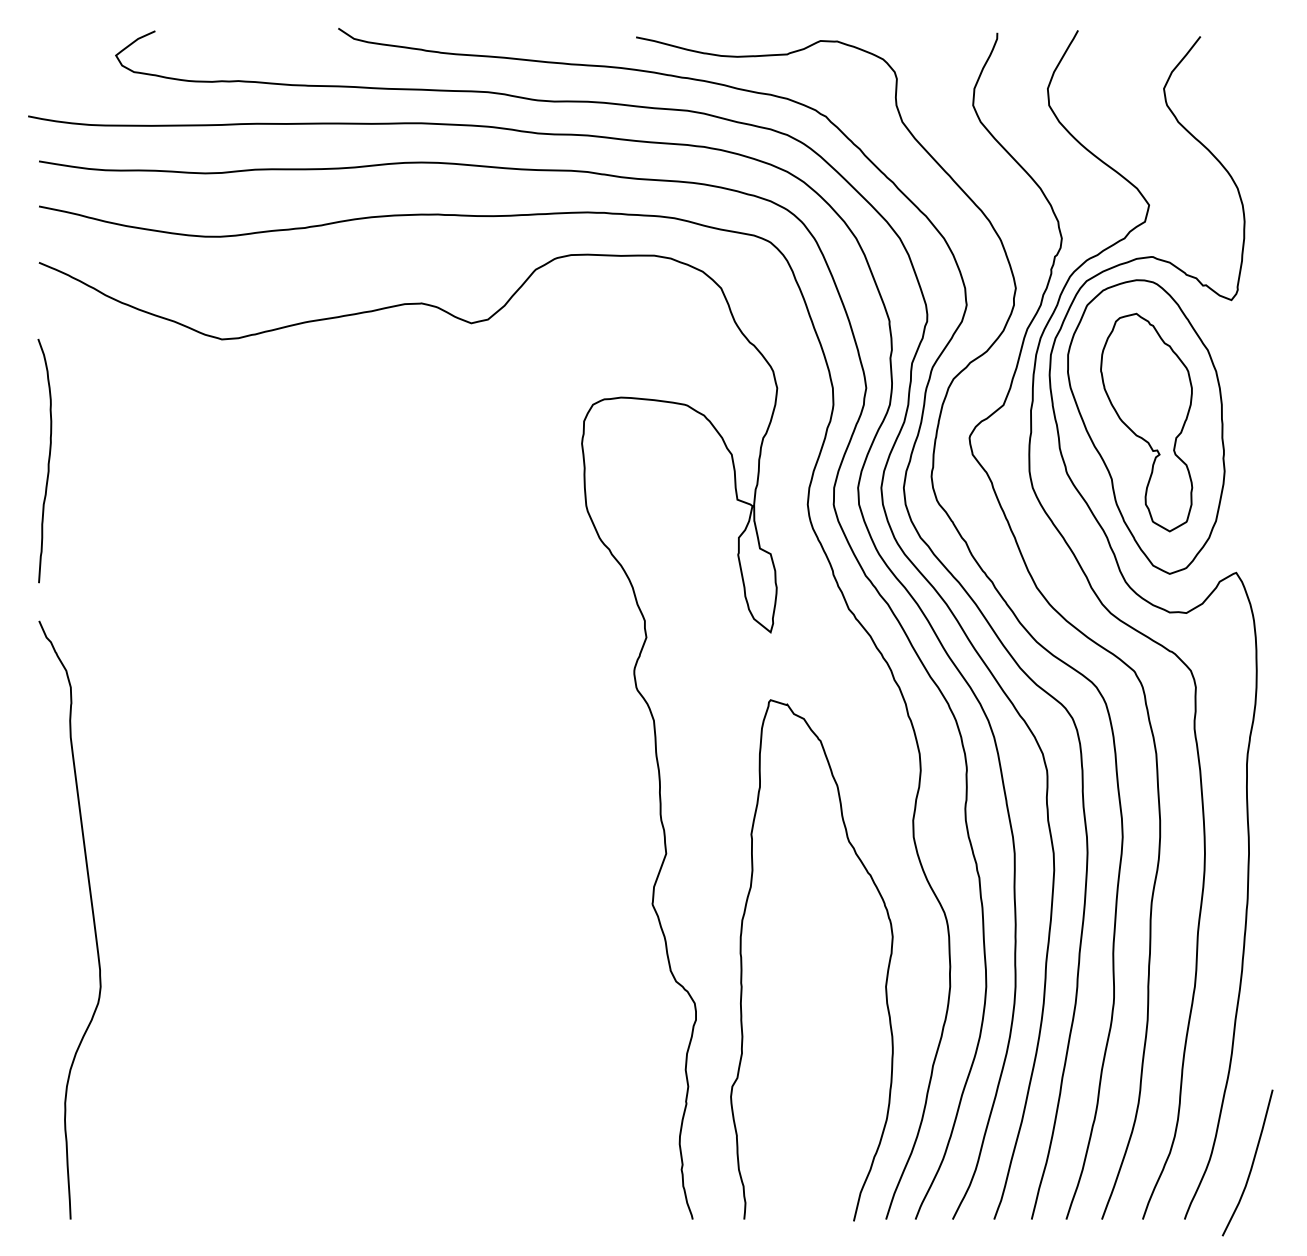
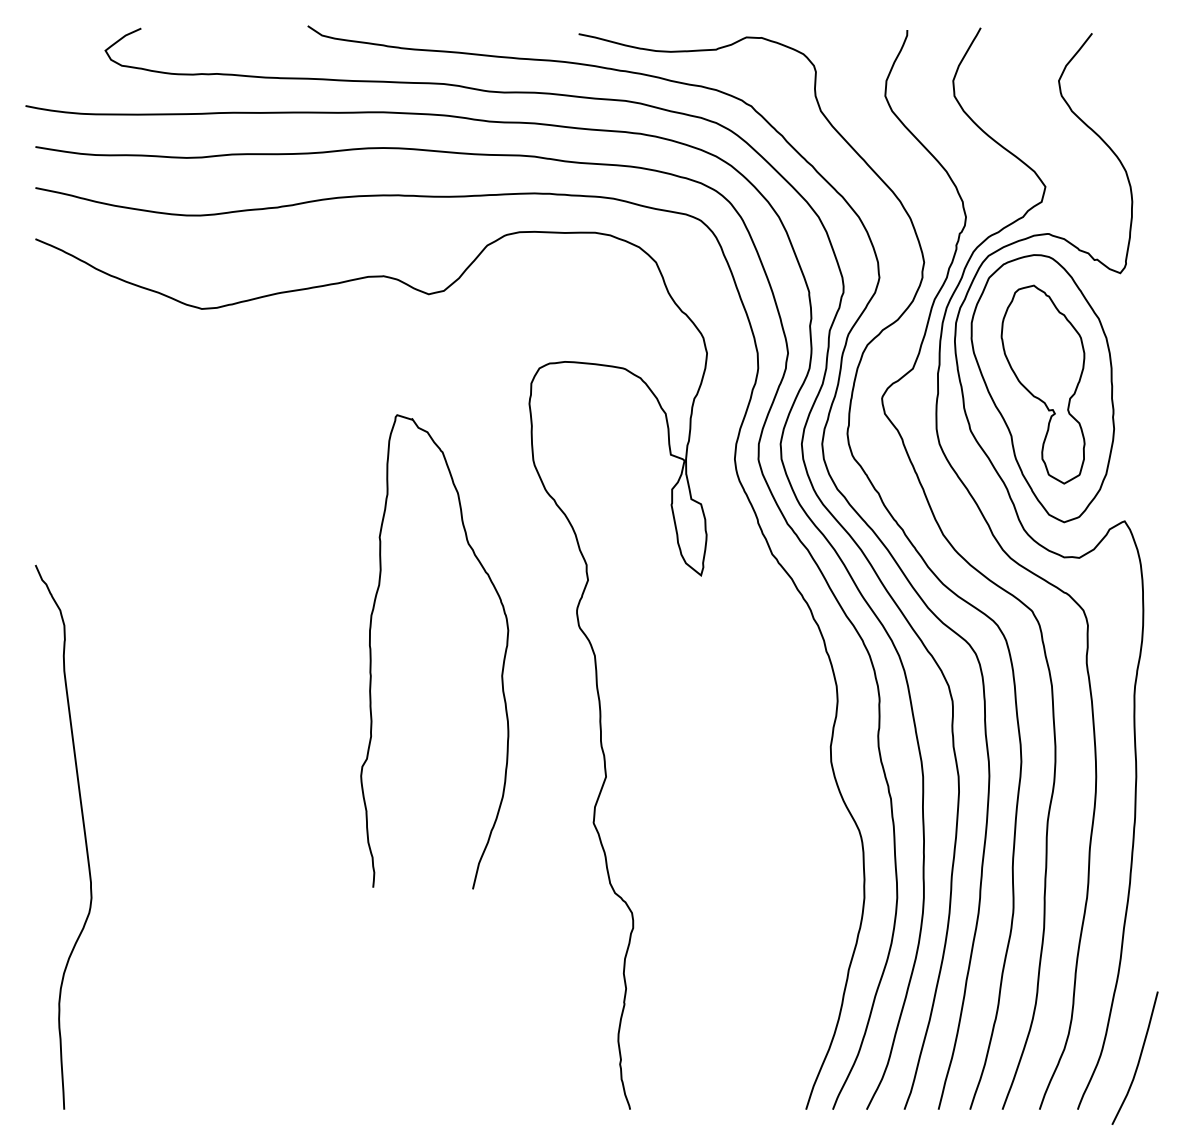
curve: (48, 460) -> (44, 419), removed
curve: (742, 960) -> (371, 652), moved

